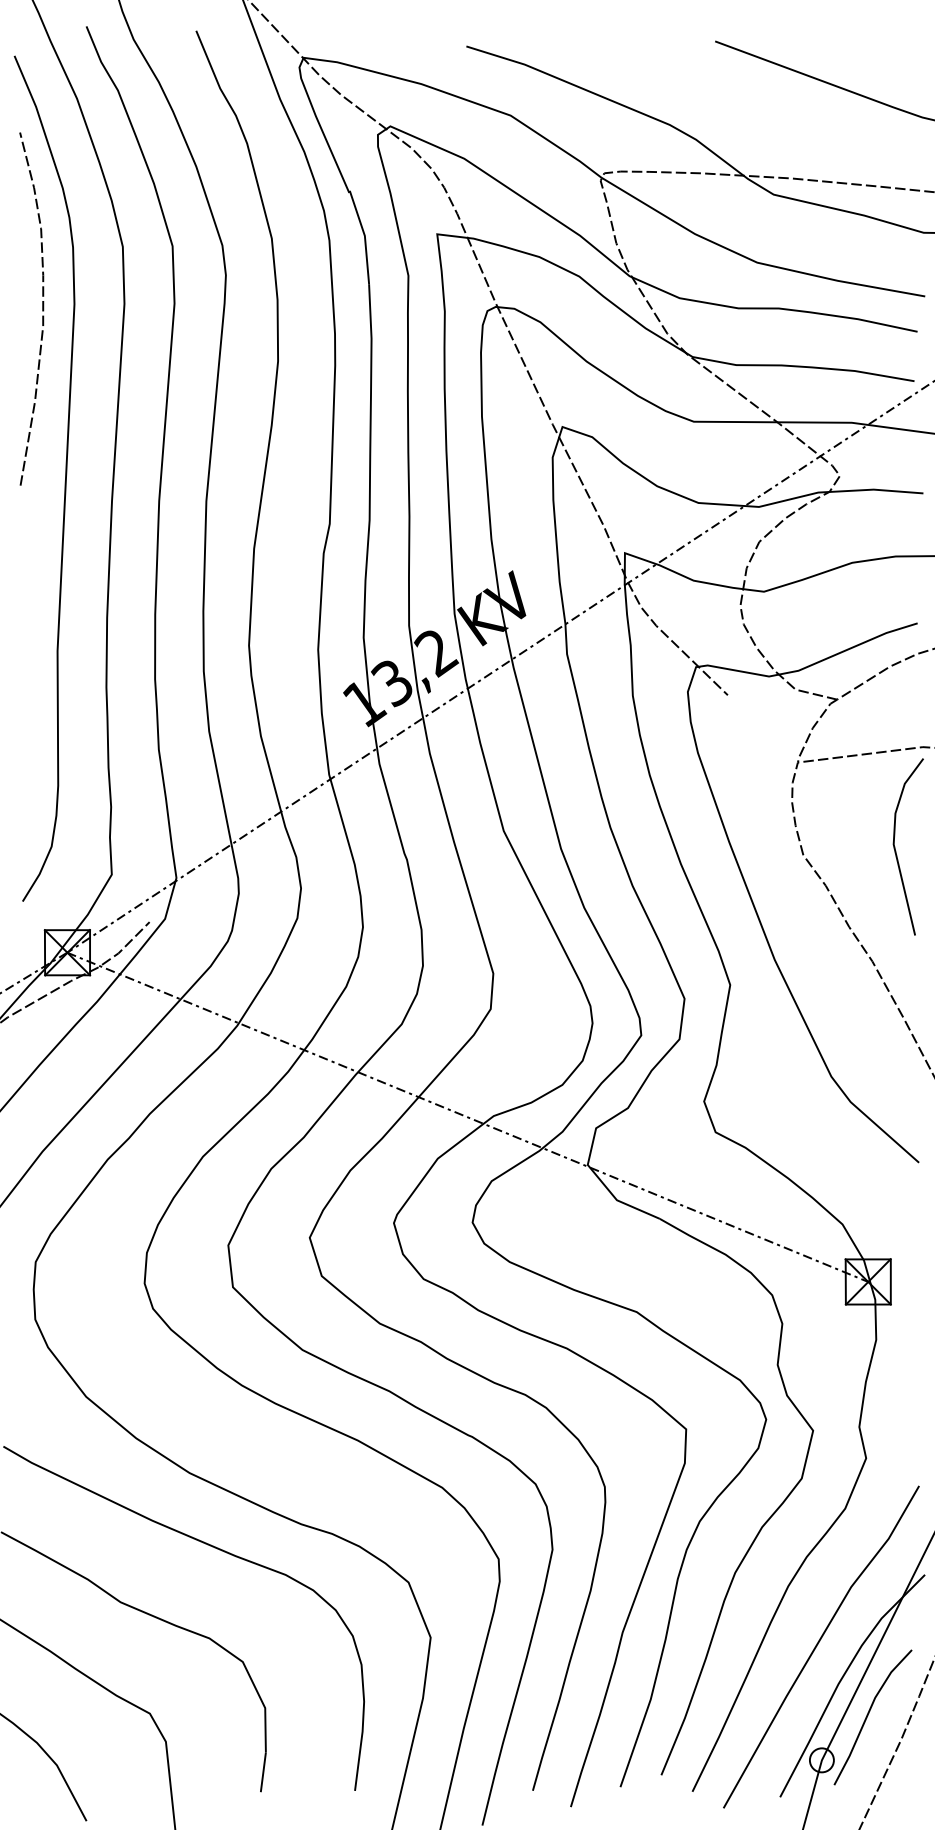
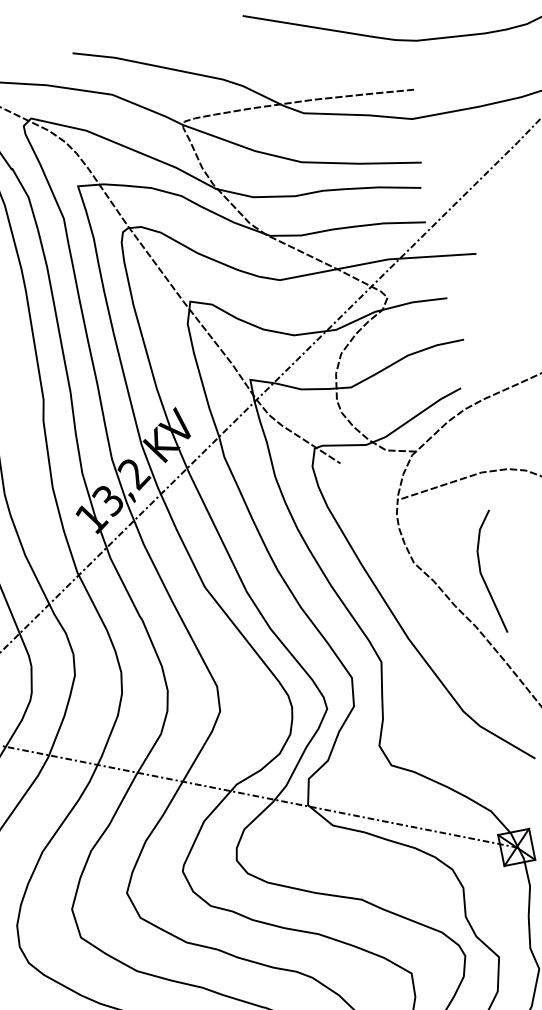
line: (895, 846) -> (482, 574), moved

